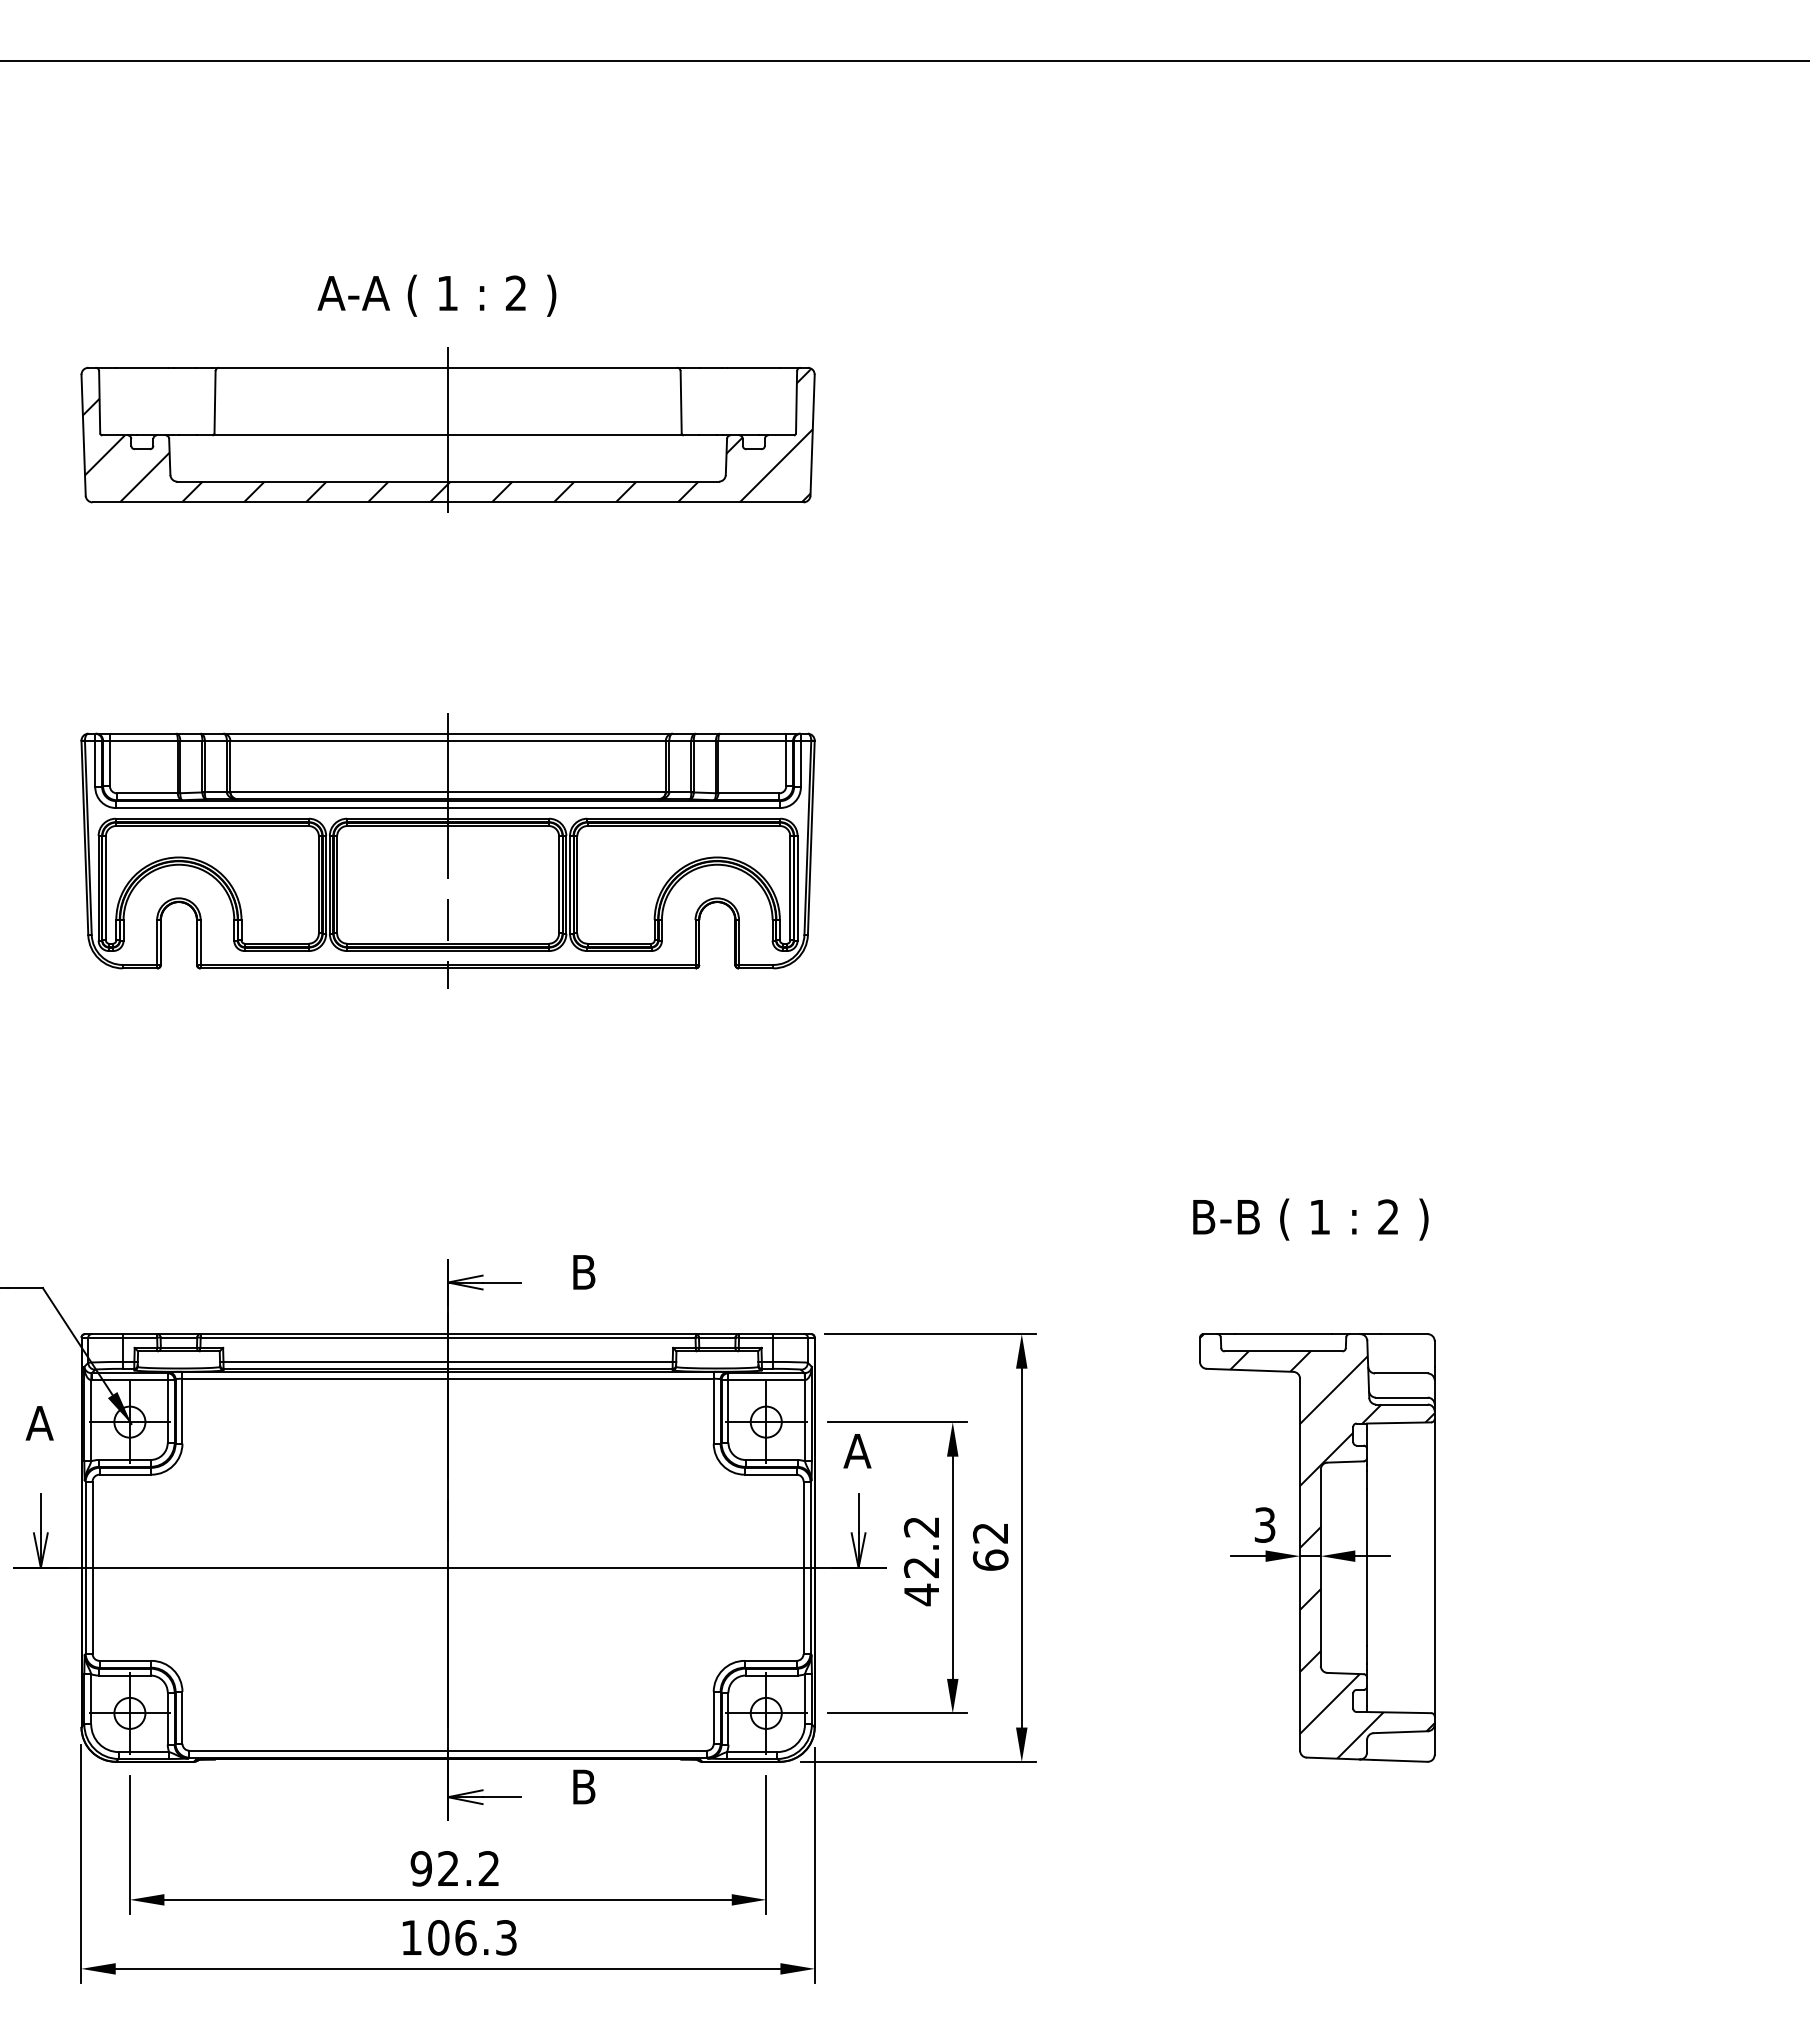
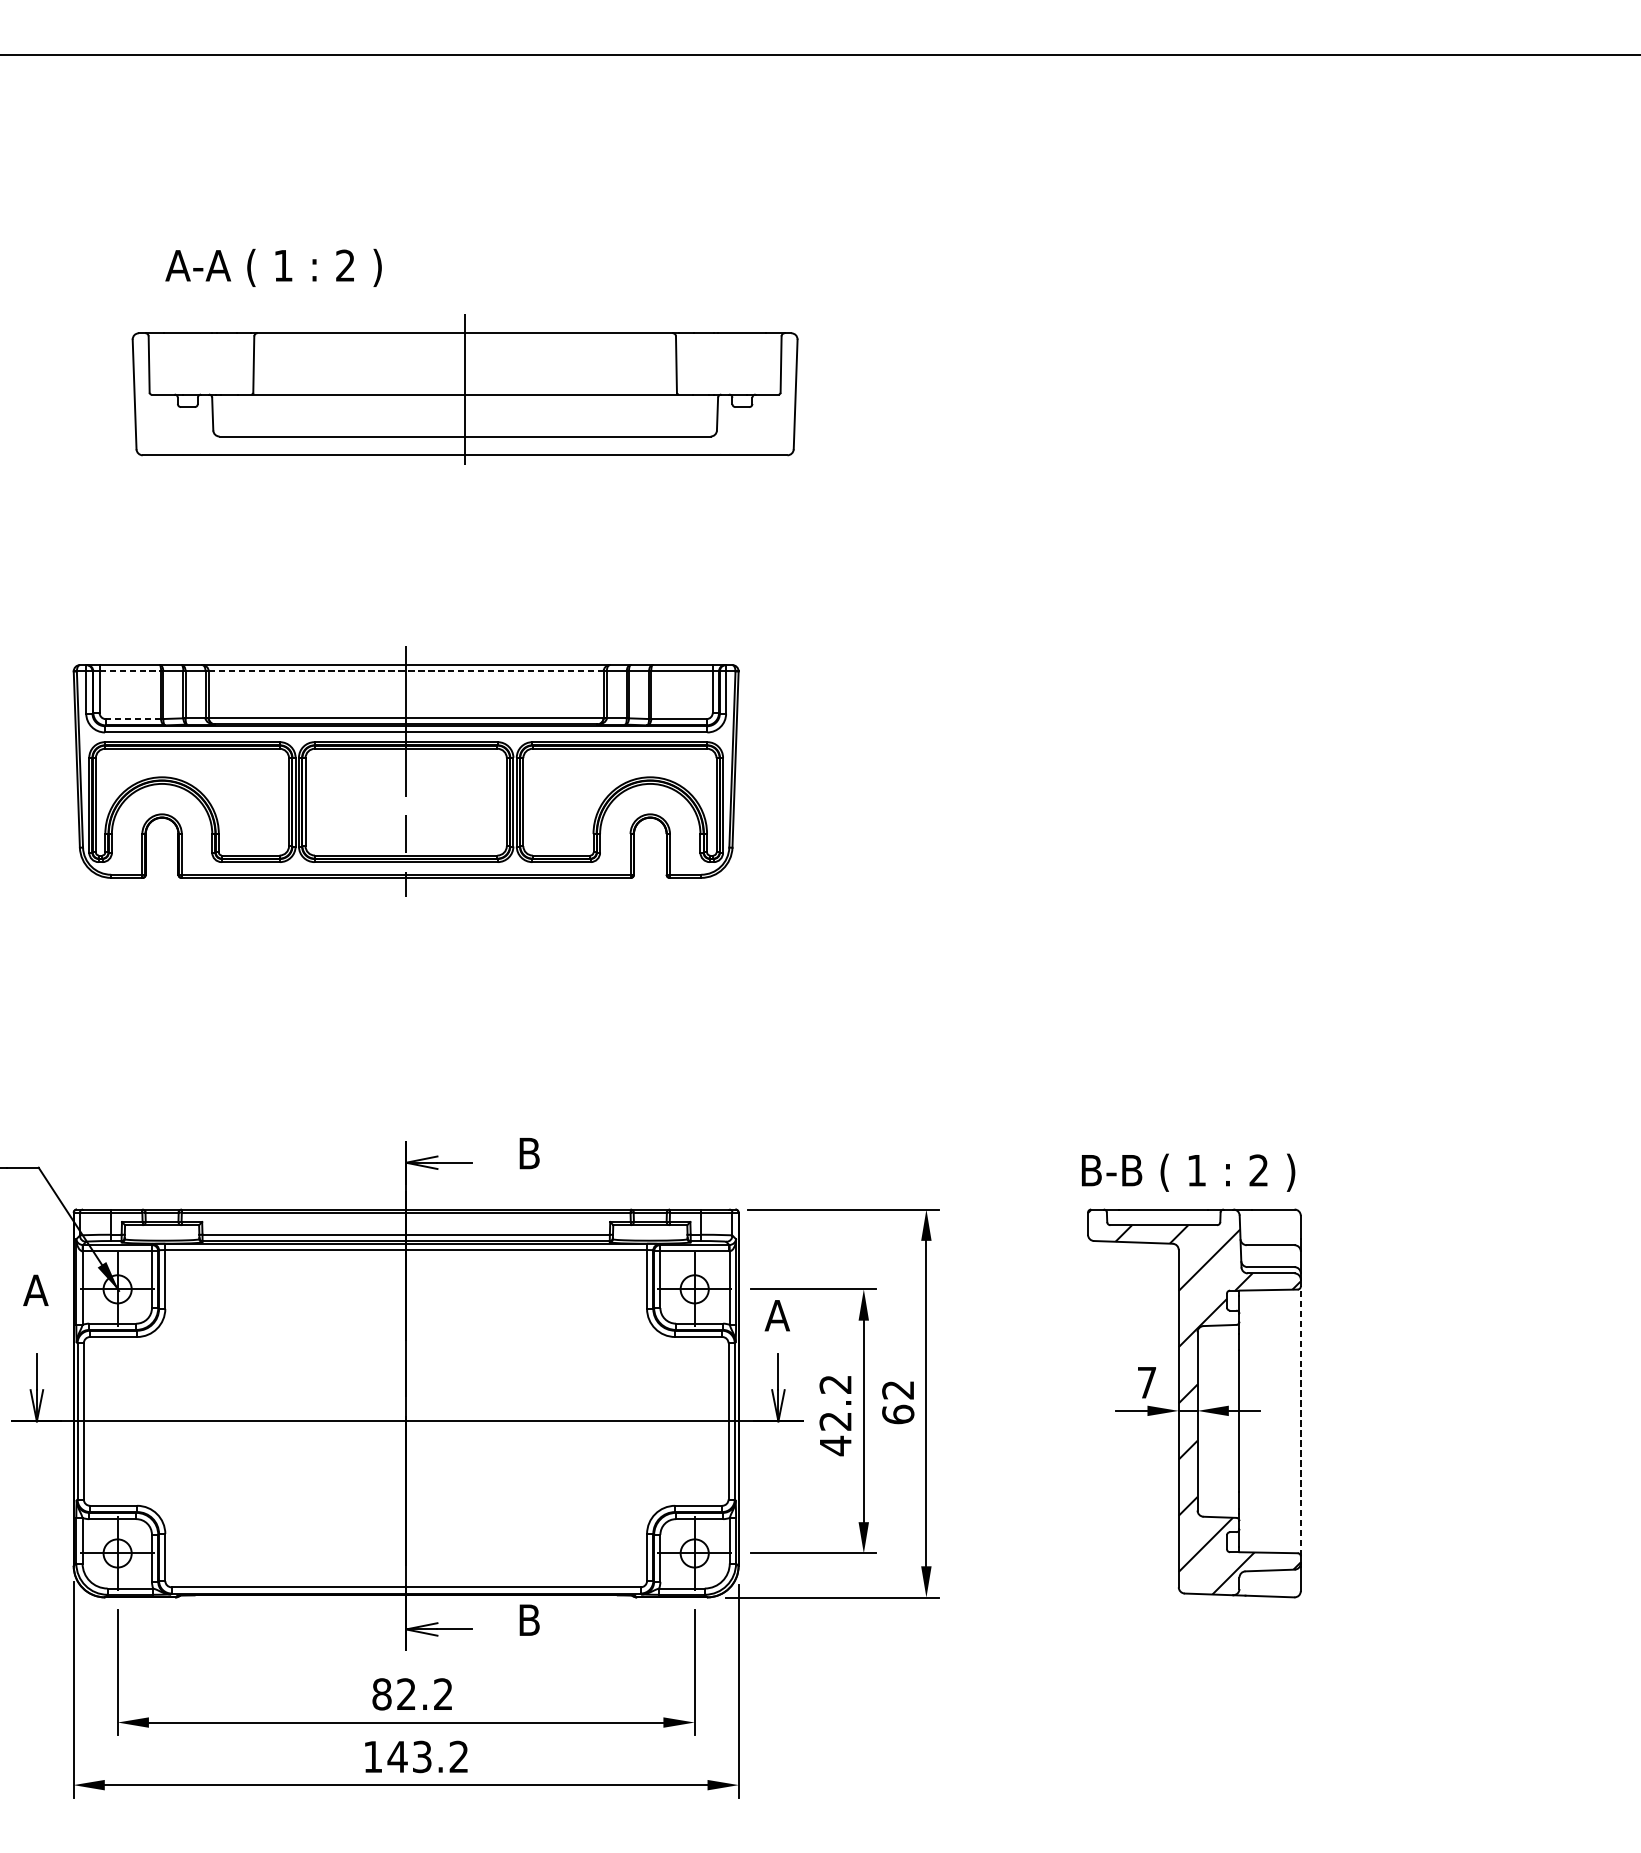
text: (436, 295) -> (273, 267), moved
part: (447, 429) -> (464, 389), moved
line: (143, 740) -> (129, 671), solid -> dashed
line: (448, 740) -> (406, 671), solid -> dashed
line: (146, 793) -> (132, 719), solid -> dashed
text: (1310, 1219) -> (1188, 1172), moved
text: (1264, 1524) -> (1146, 1382), 3 -> 7
line: (1434, 1567) -> (1300, 1421), solid -> dashed
text: (421, 1868) -> (382, 1694), 92.2 -> 82.2
text: (471, 1937) -> (427, 1756), 106.3 -> 143.2

